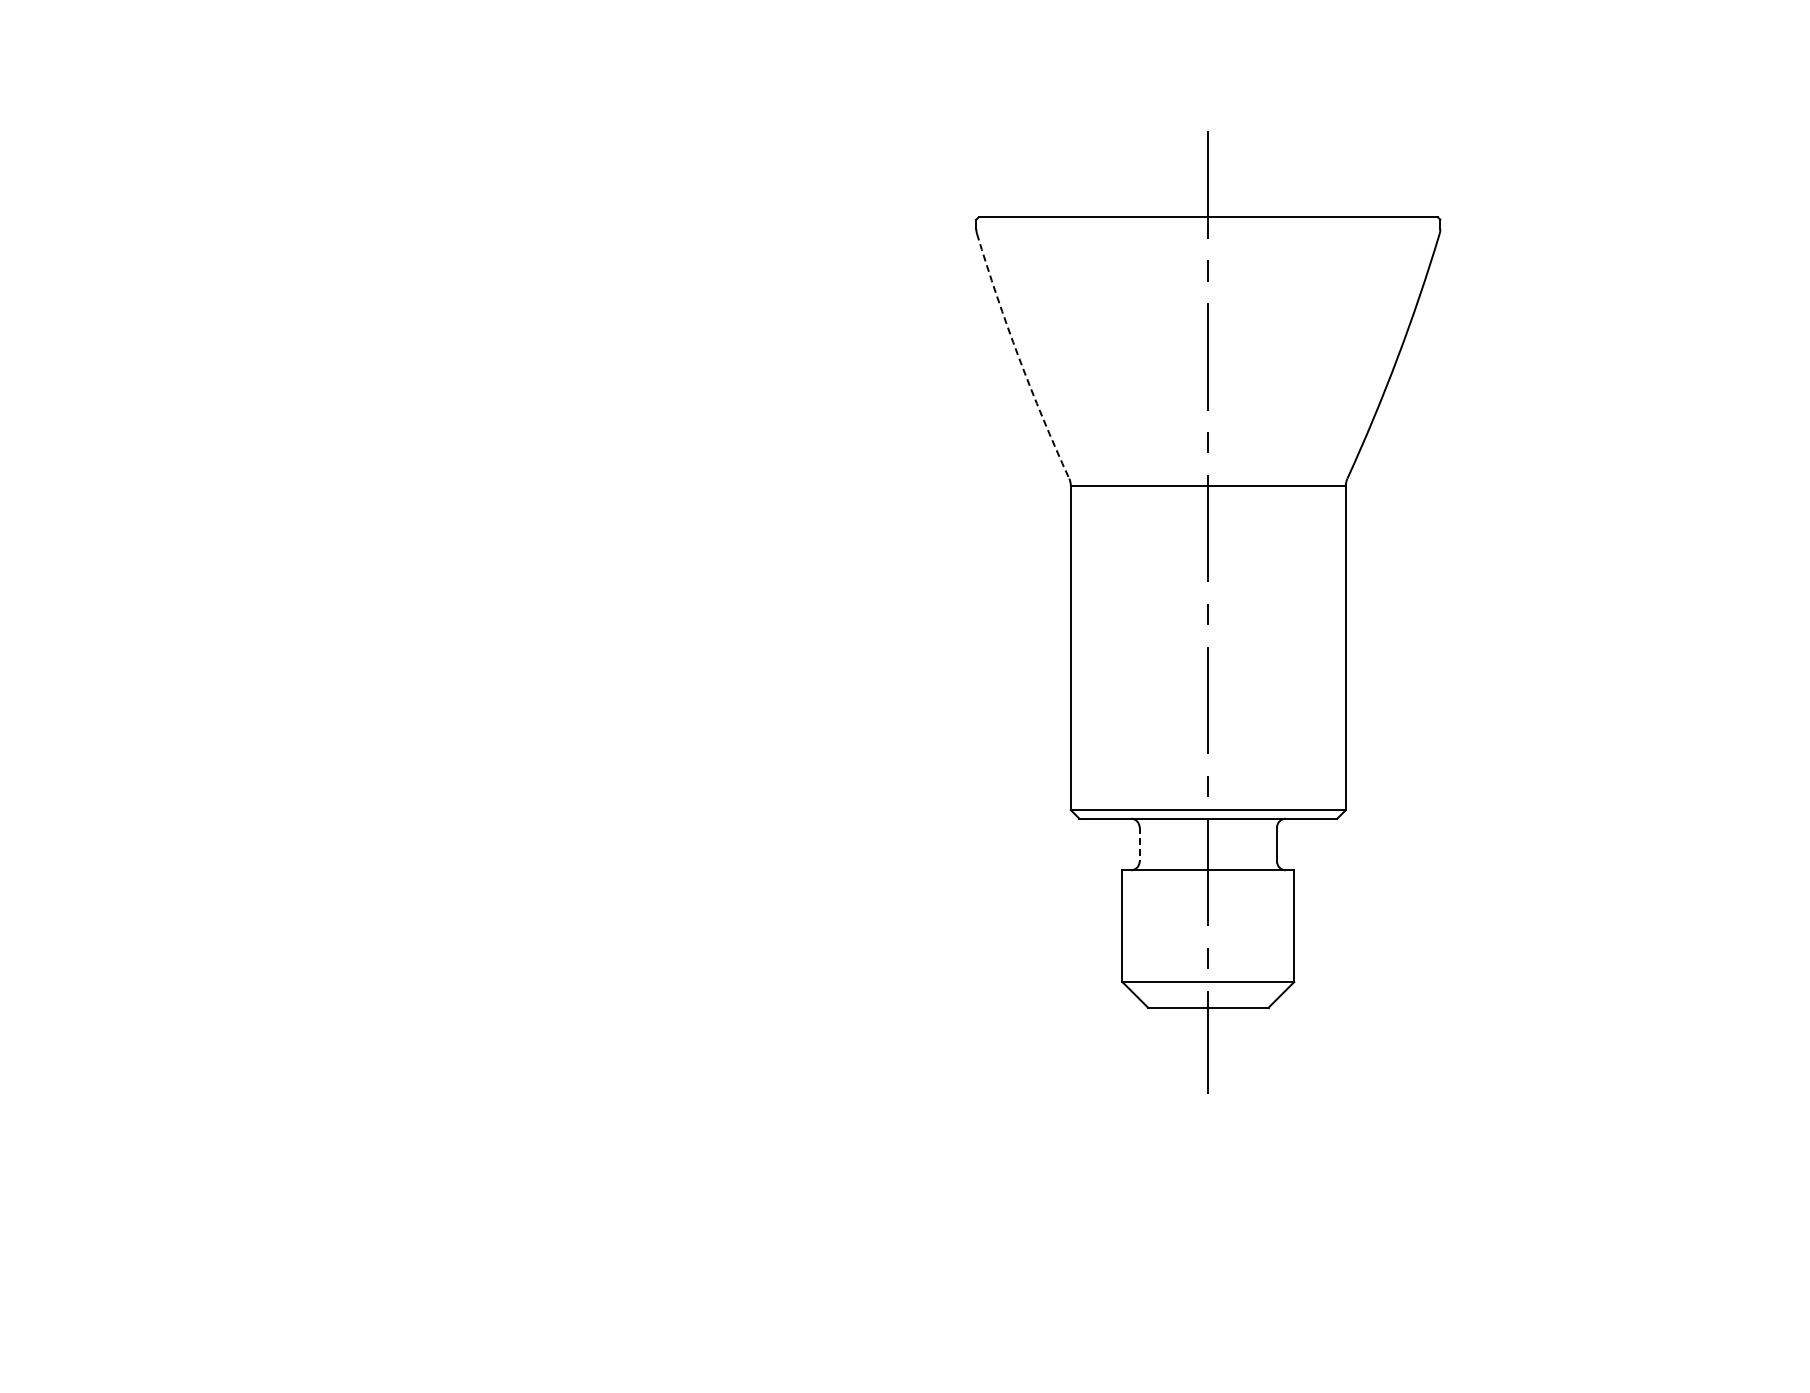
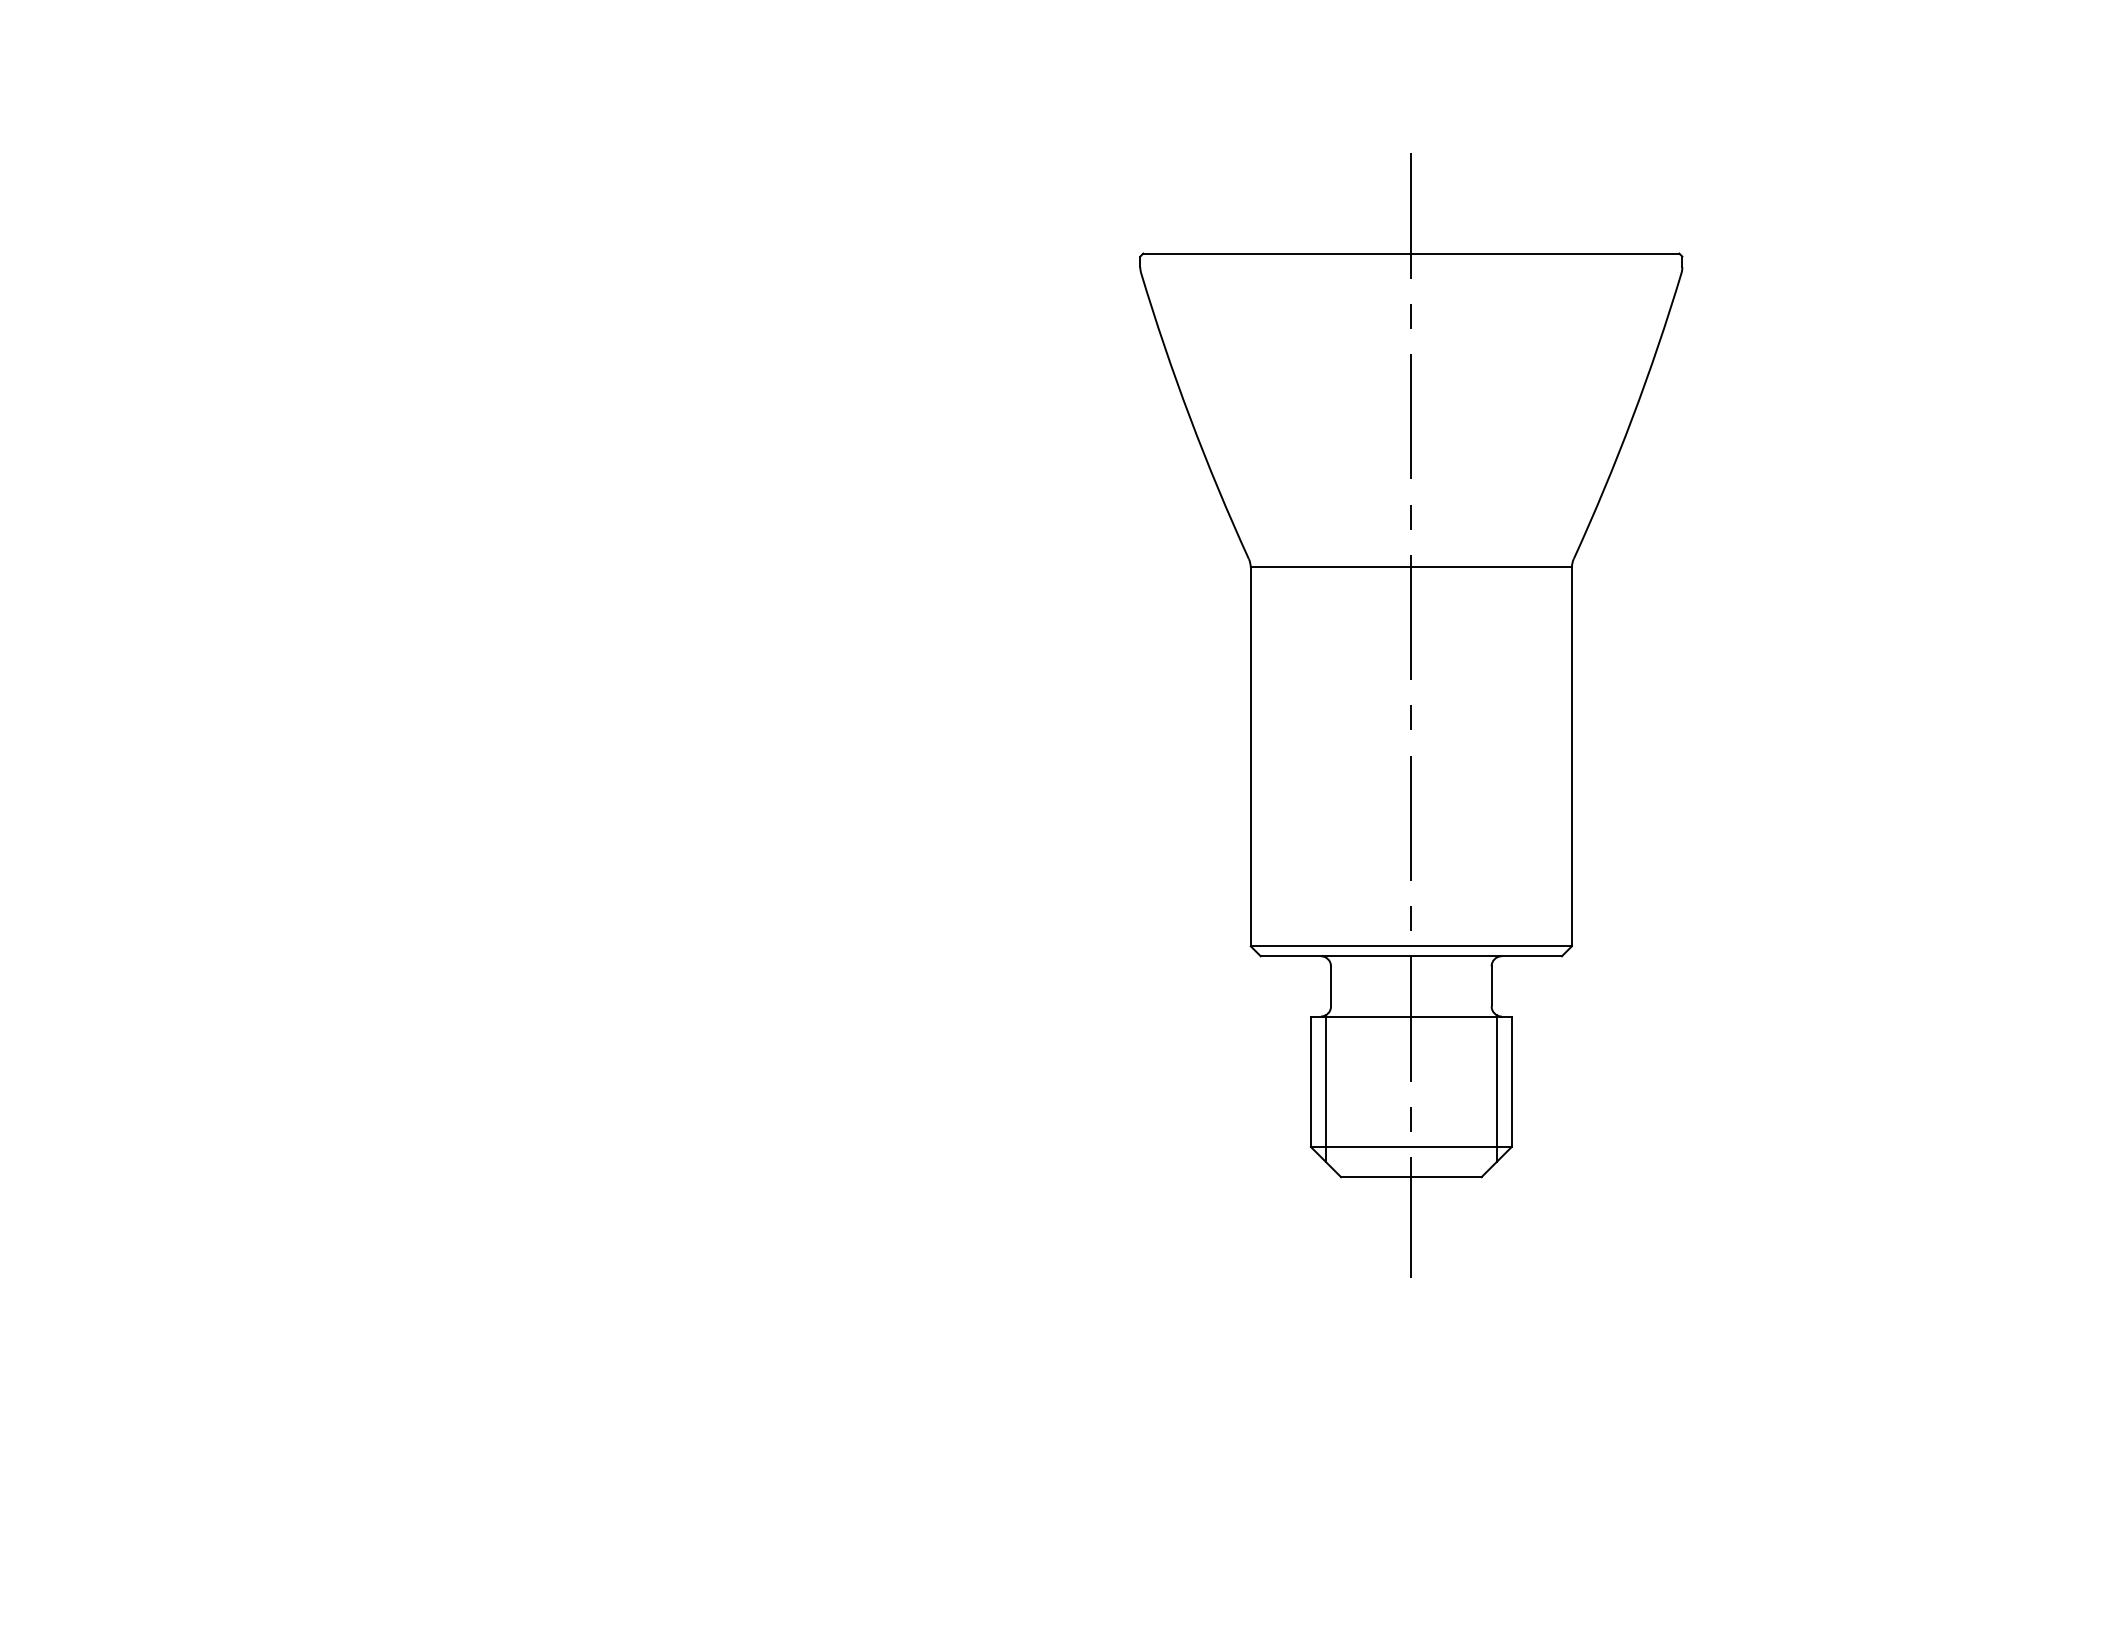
arc: (1018, 357) -> (1189, 417), dashed -> solid
line: (1139, 845) -> (1330, 987), dashed -> solid
line: (1135, 931) -> (1326, 1088), added
line: (1281, 931) -> (1496, 1088), added

